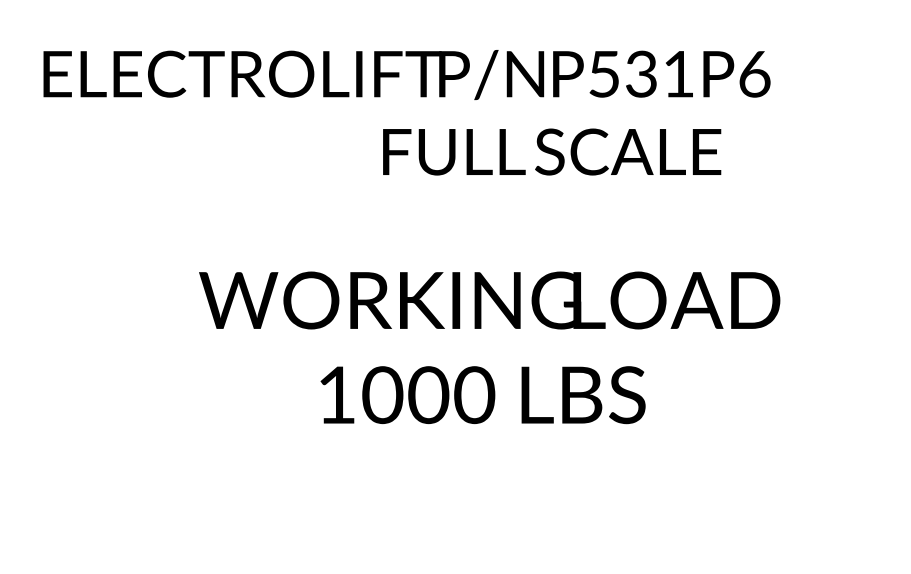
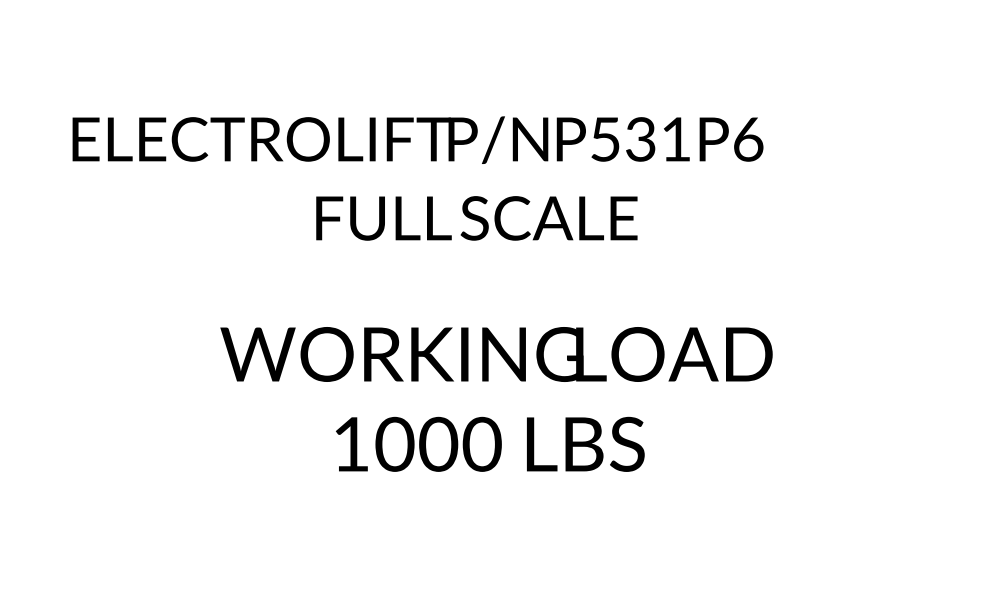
text: (551, 152) -> (476, 218), moved

